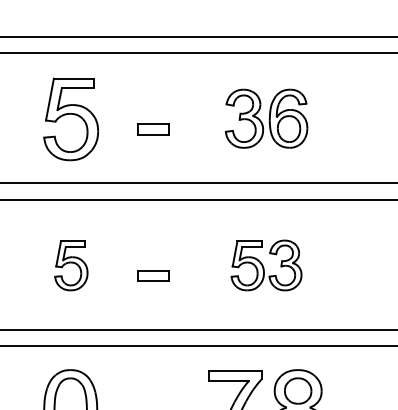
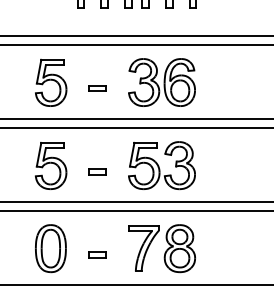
part: (265, 118) -> (161, 82), size x1.43
part: (71, 265) -> (51, 165), size x1.67
part: (265, 265) -> (161, 165), size x1.67

